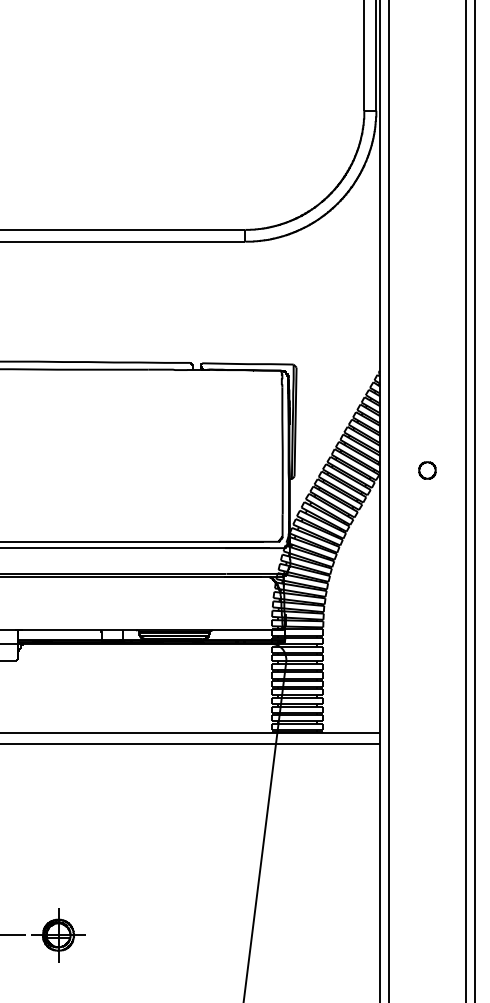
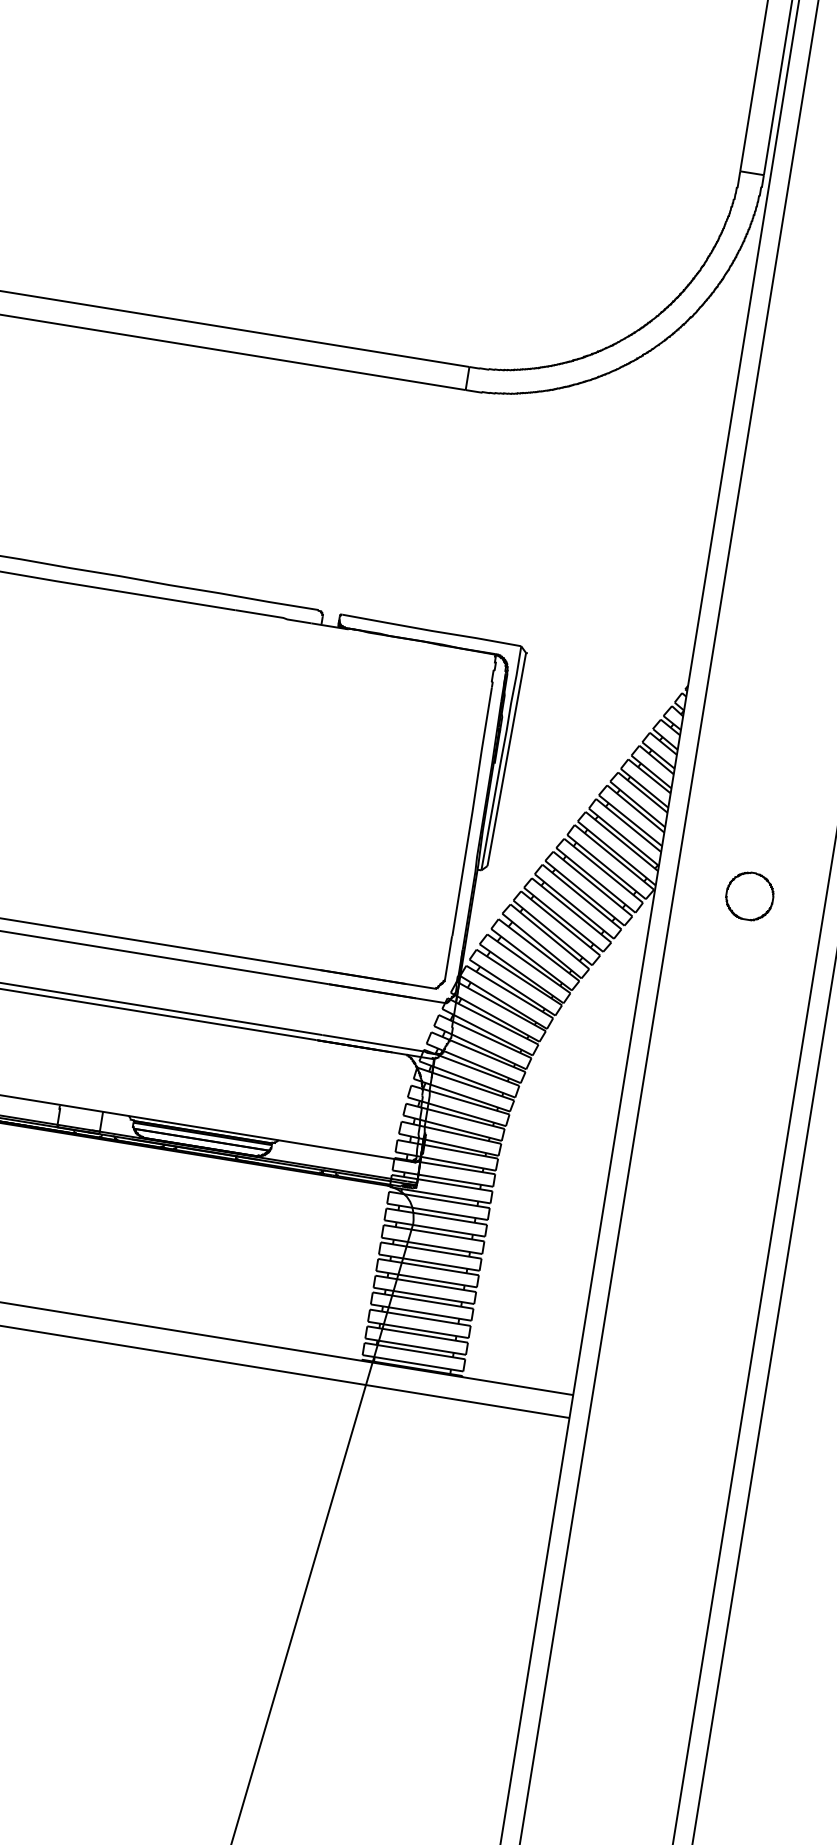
part: (427, 470) -> (749, 896), size x1.43

